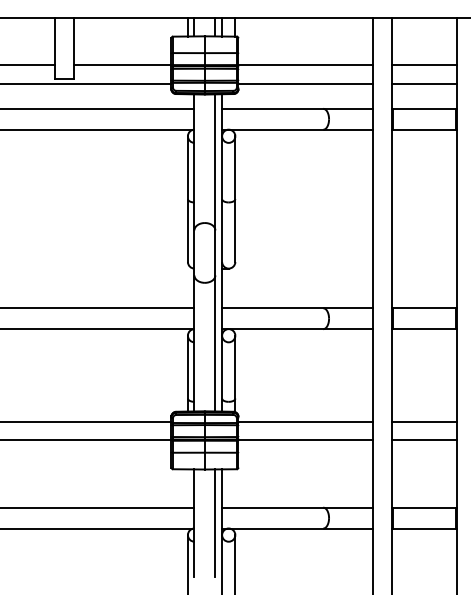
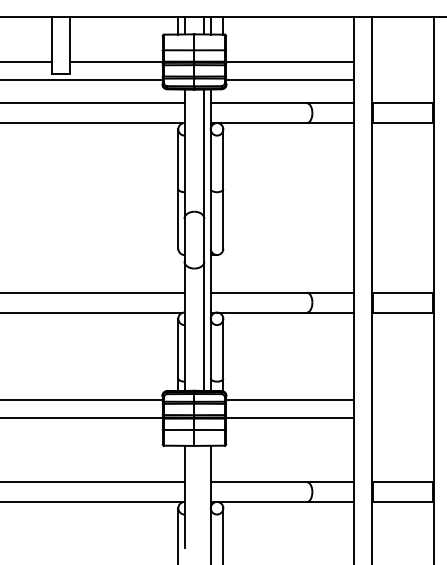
line: (423, 65) -> (402, 62), removed
line: (423, 84) -> (402, 80), removed
line: (423, 421) -> (402, 400), removed
line: (423, 440) -> (402, 418), removed
line: (215, 523) -> (204, 497), removed

